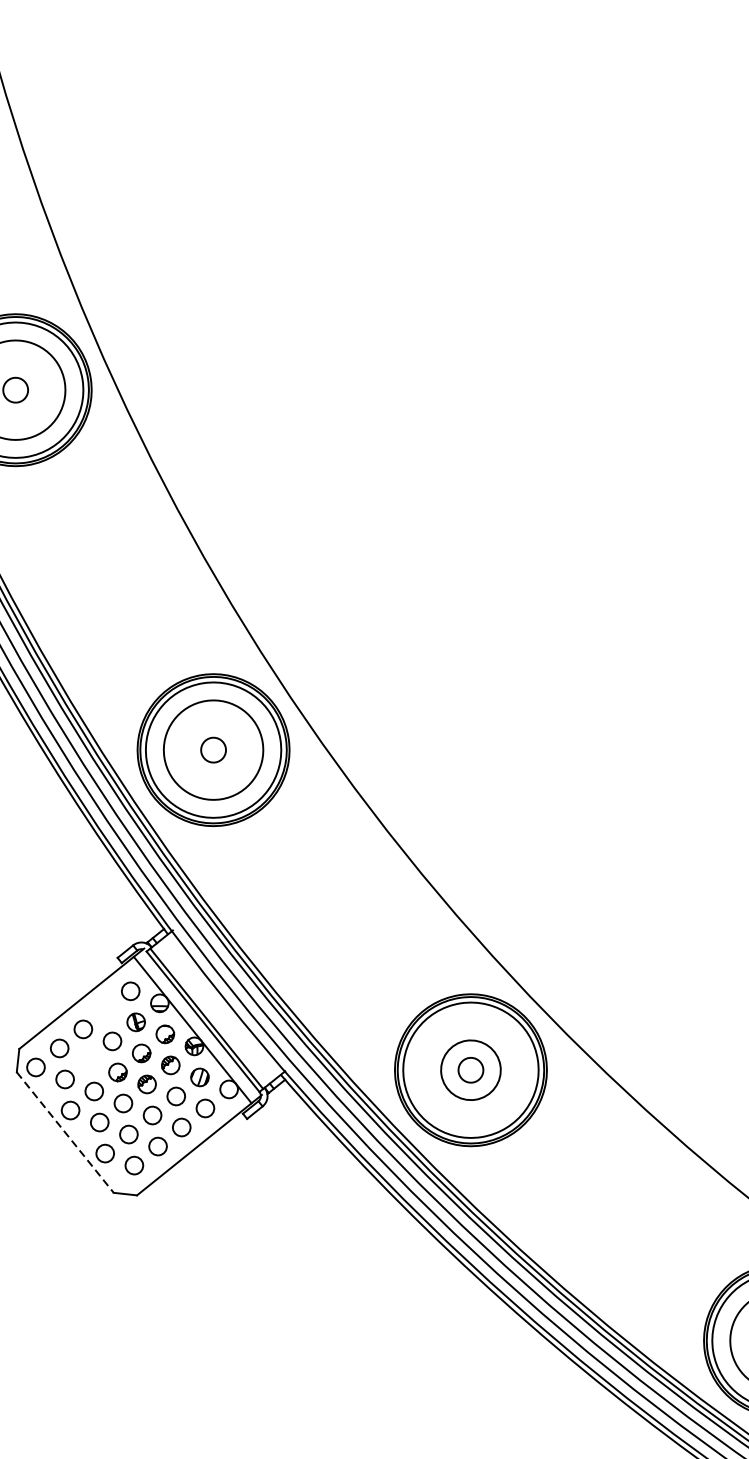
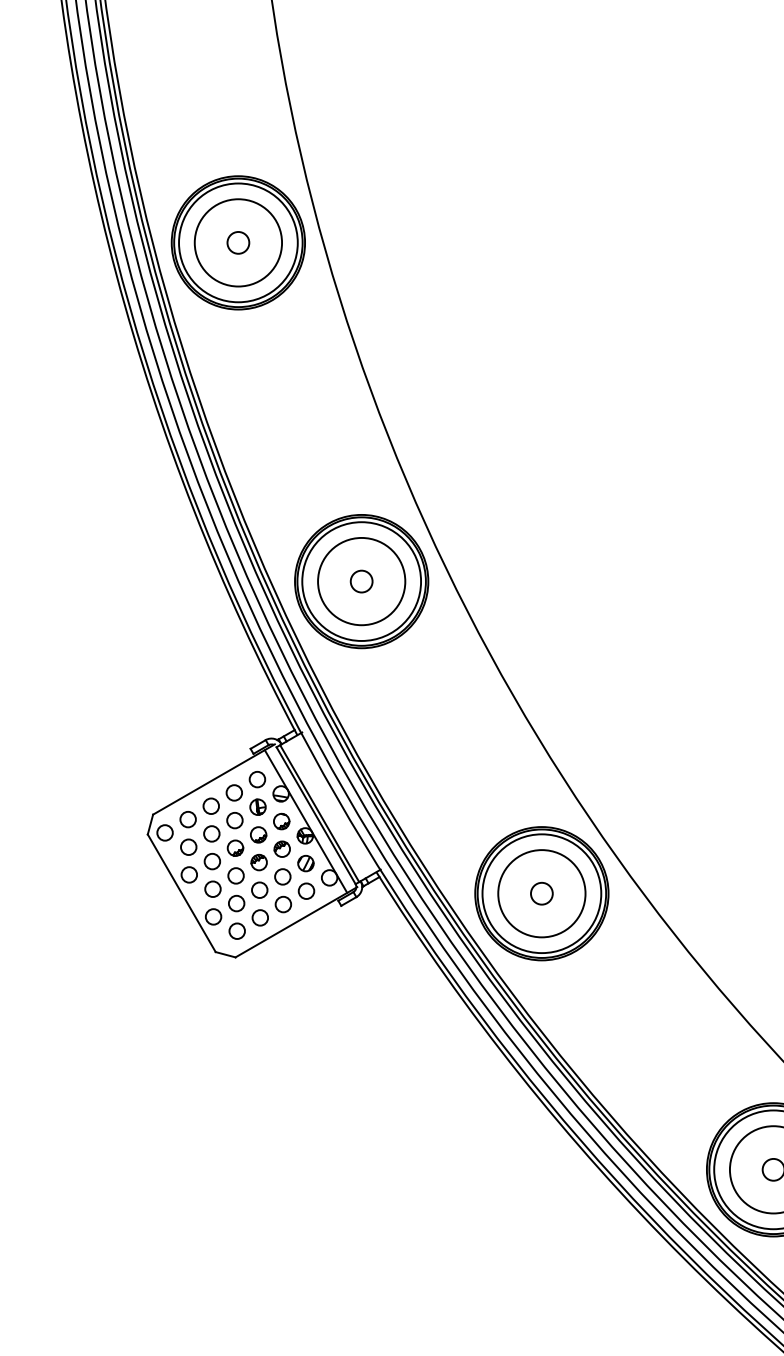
circle: (105, 1010) -> (233, 792), added
circle: (88, 1060) -> (211, 833), added
circle: (470, 1070) -> (541, 893), size x1.67
line: (65, 1132) -> (181, 893), dashed -> solid

